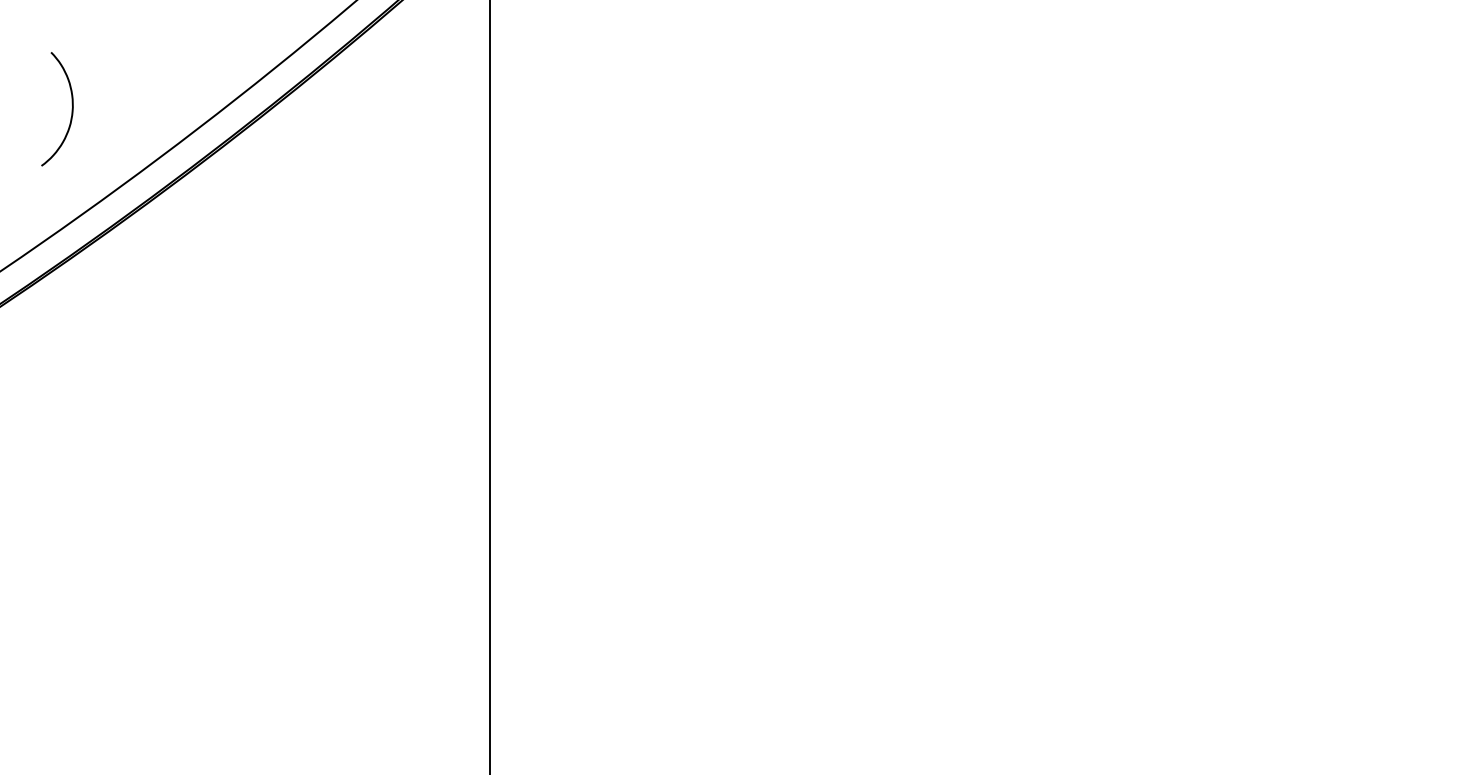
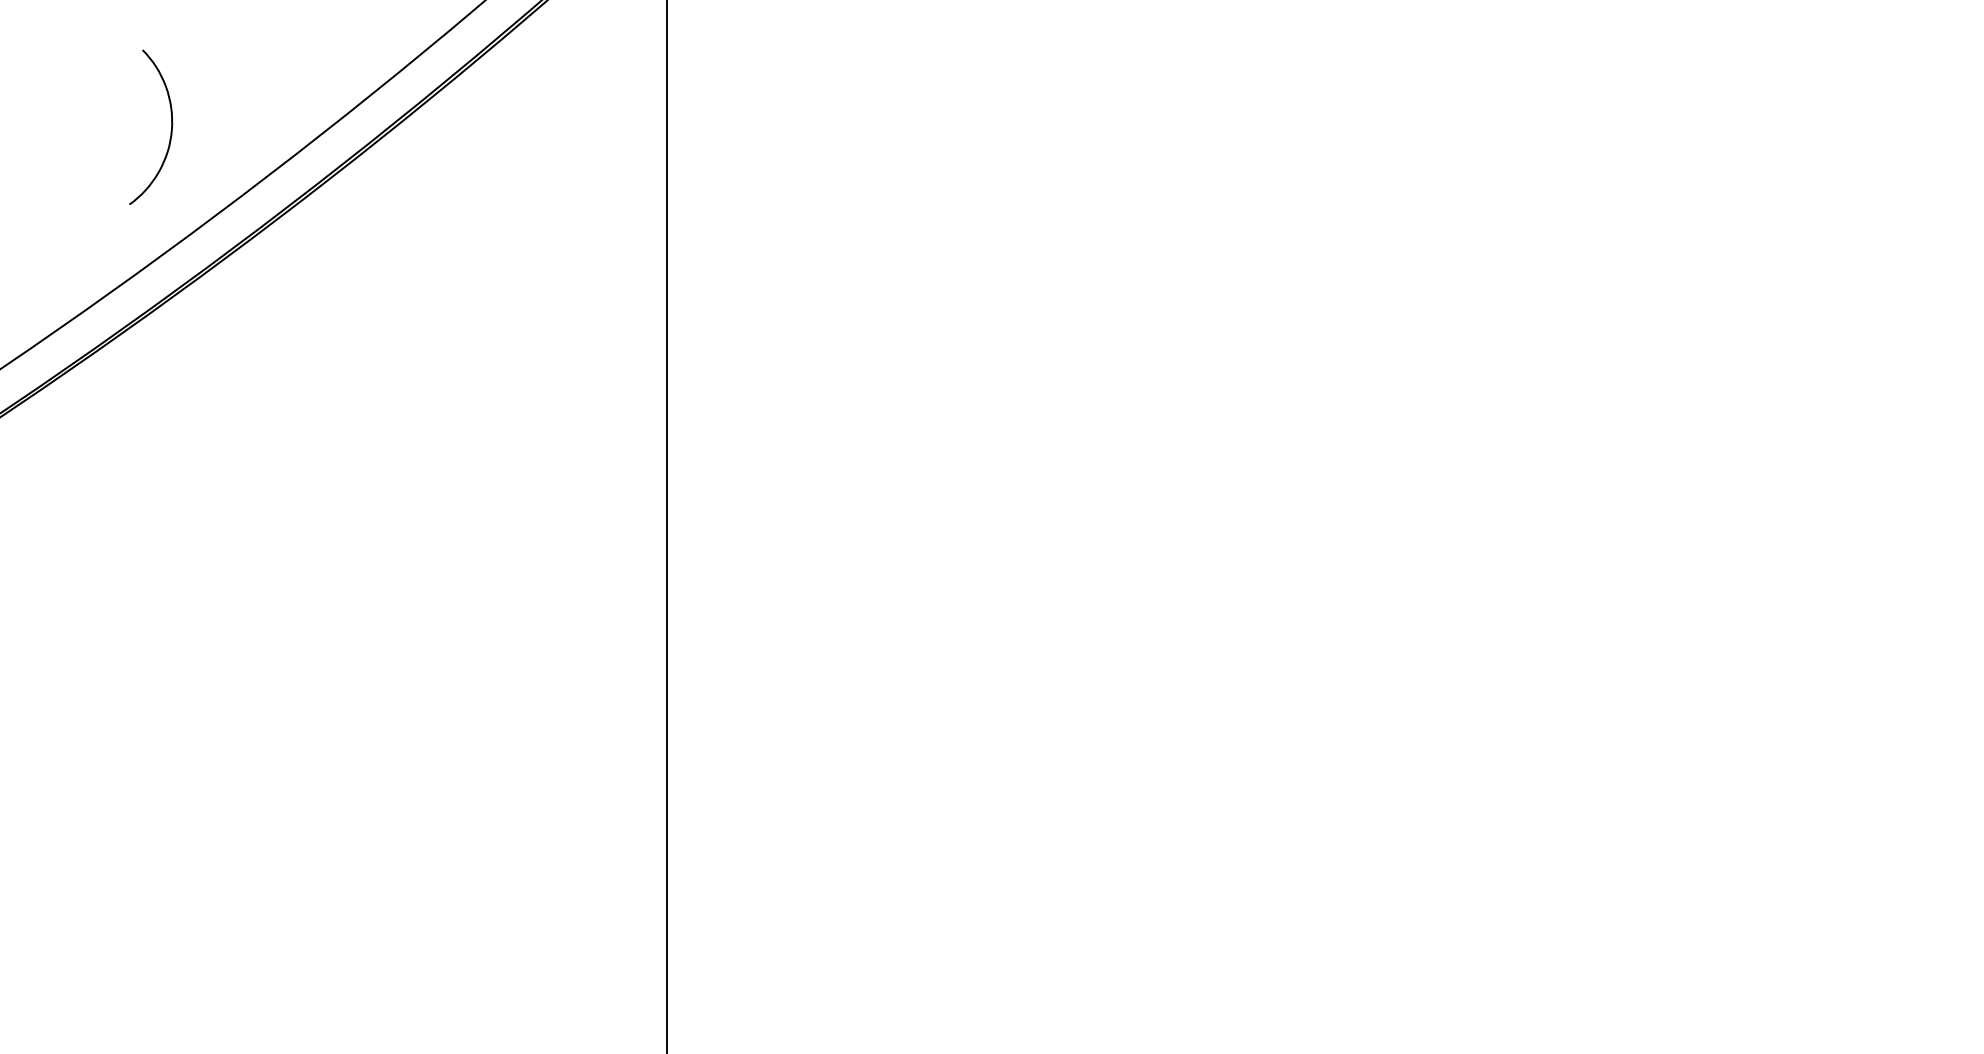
curve: (71, 111) -> (170, 130), moved

